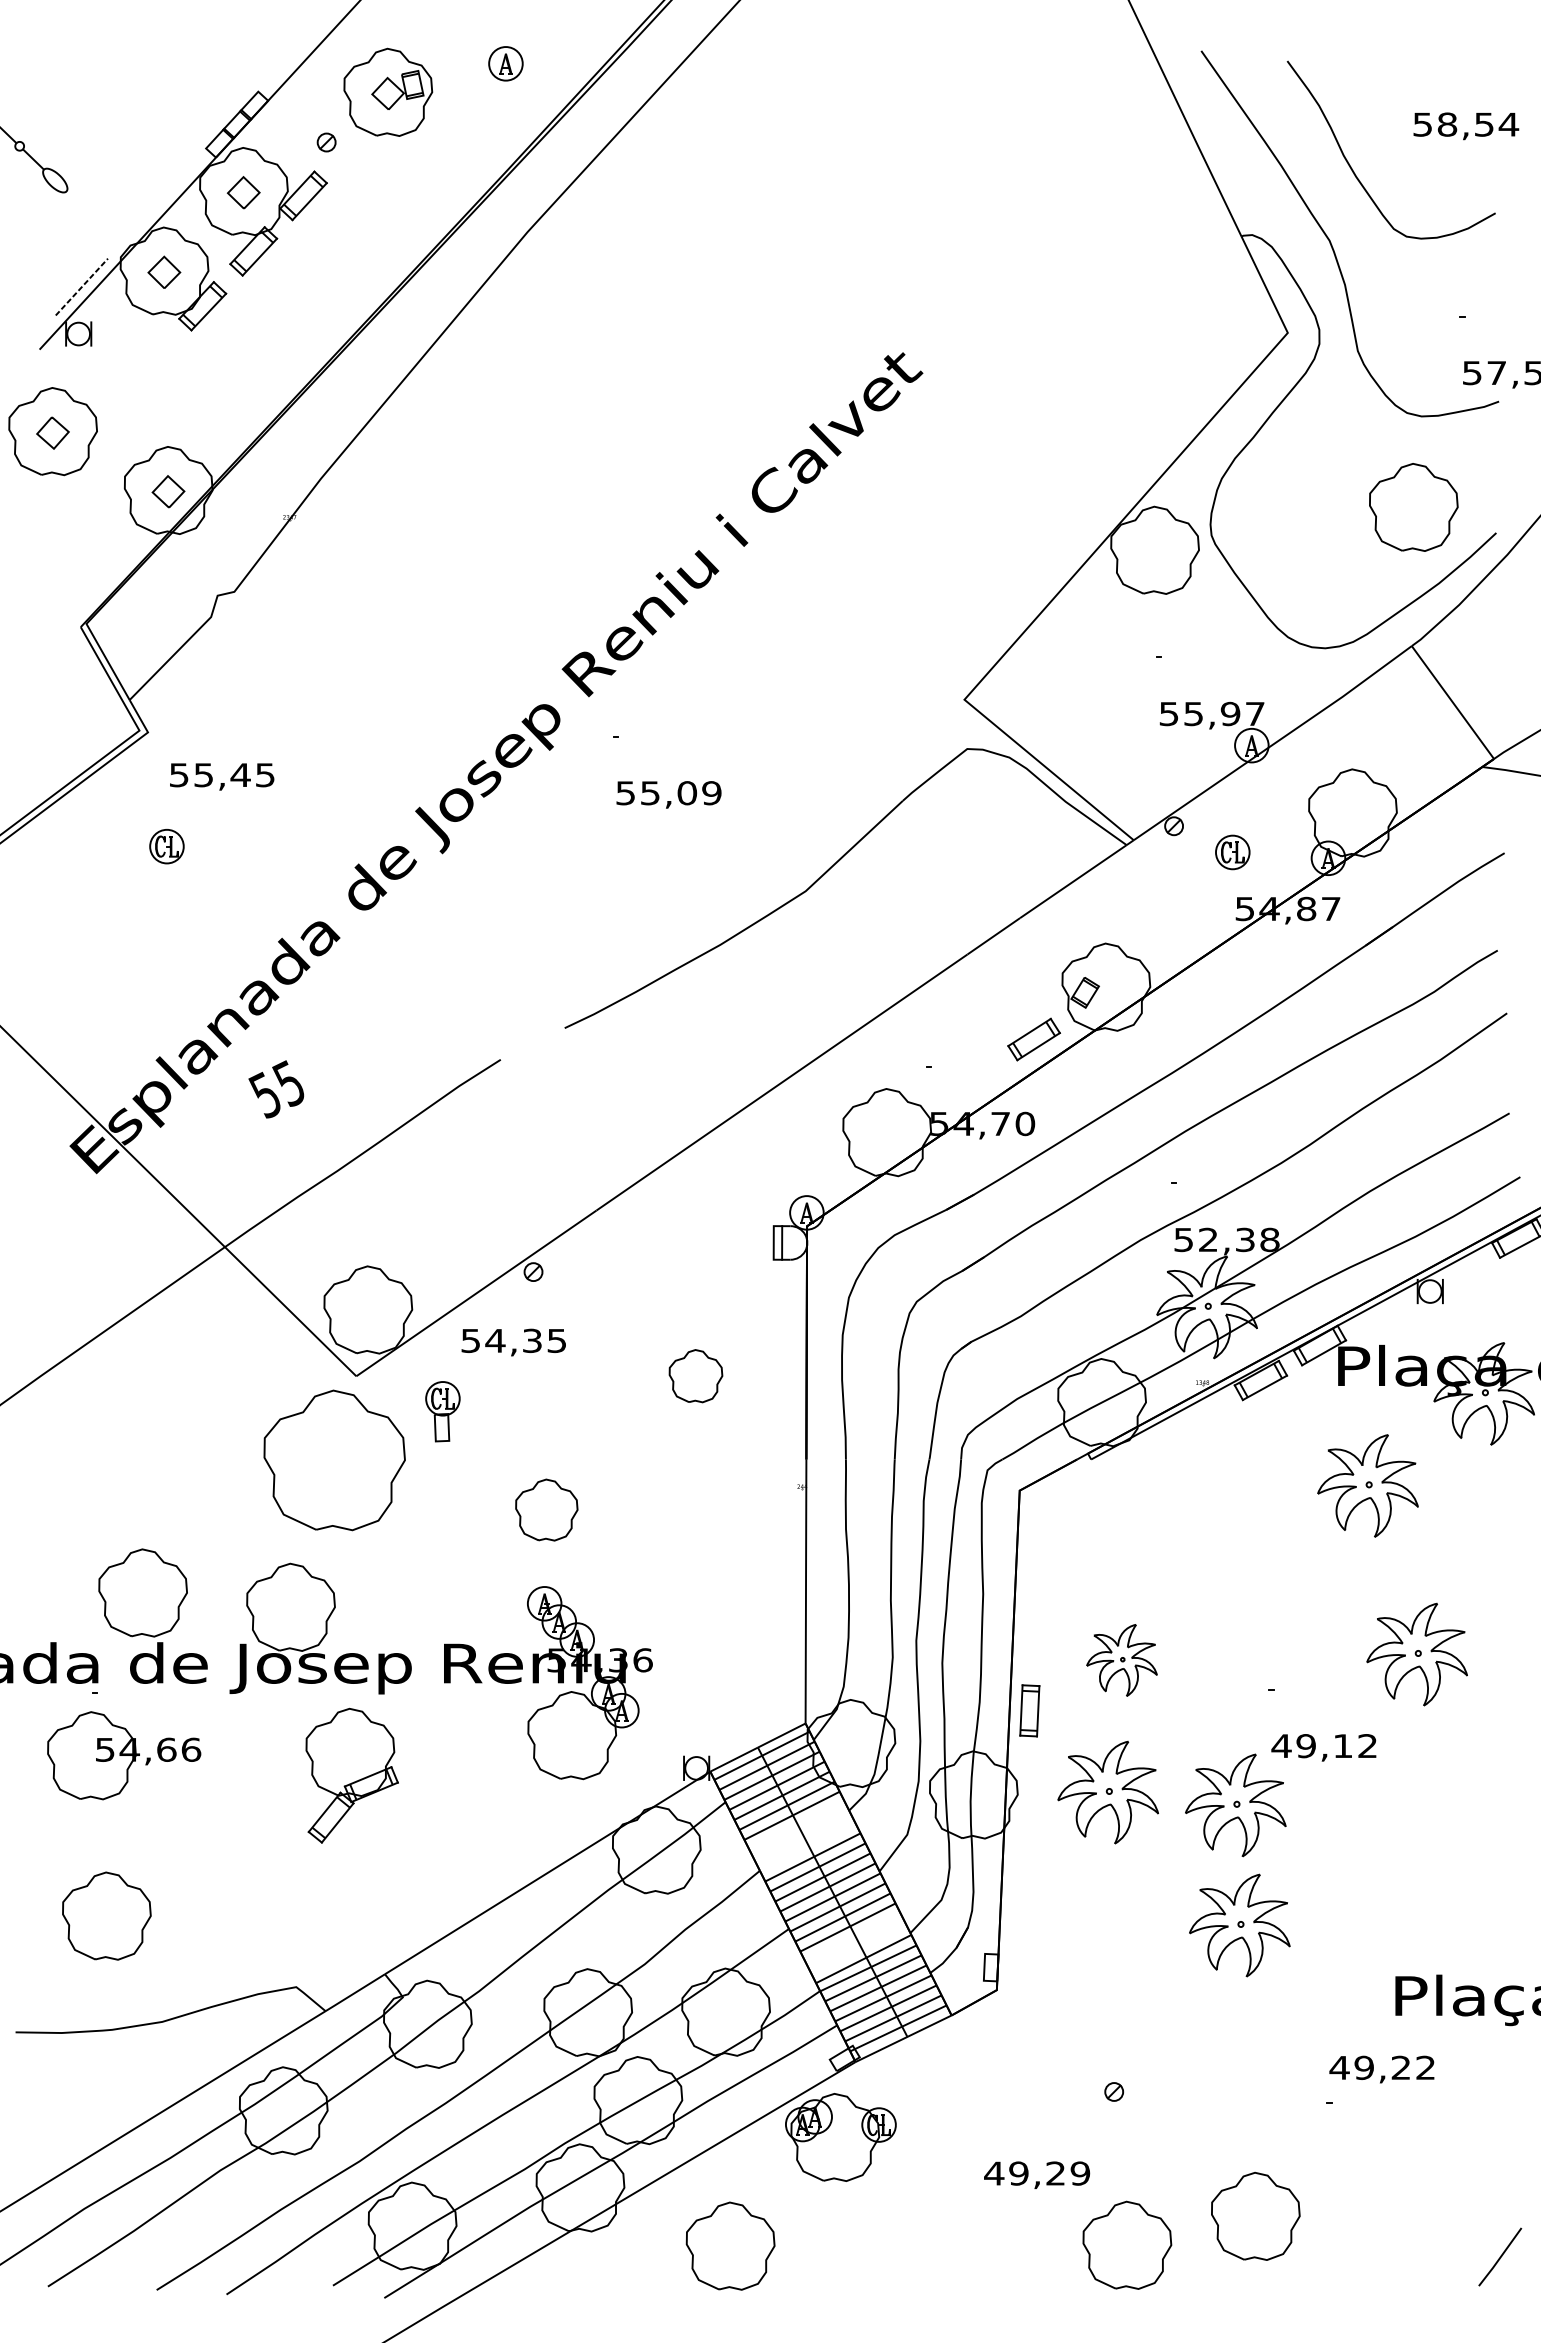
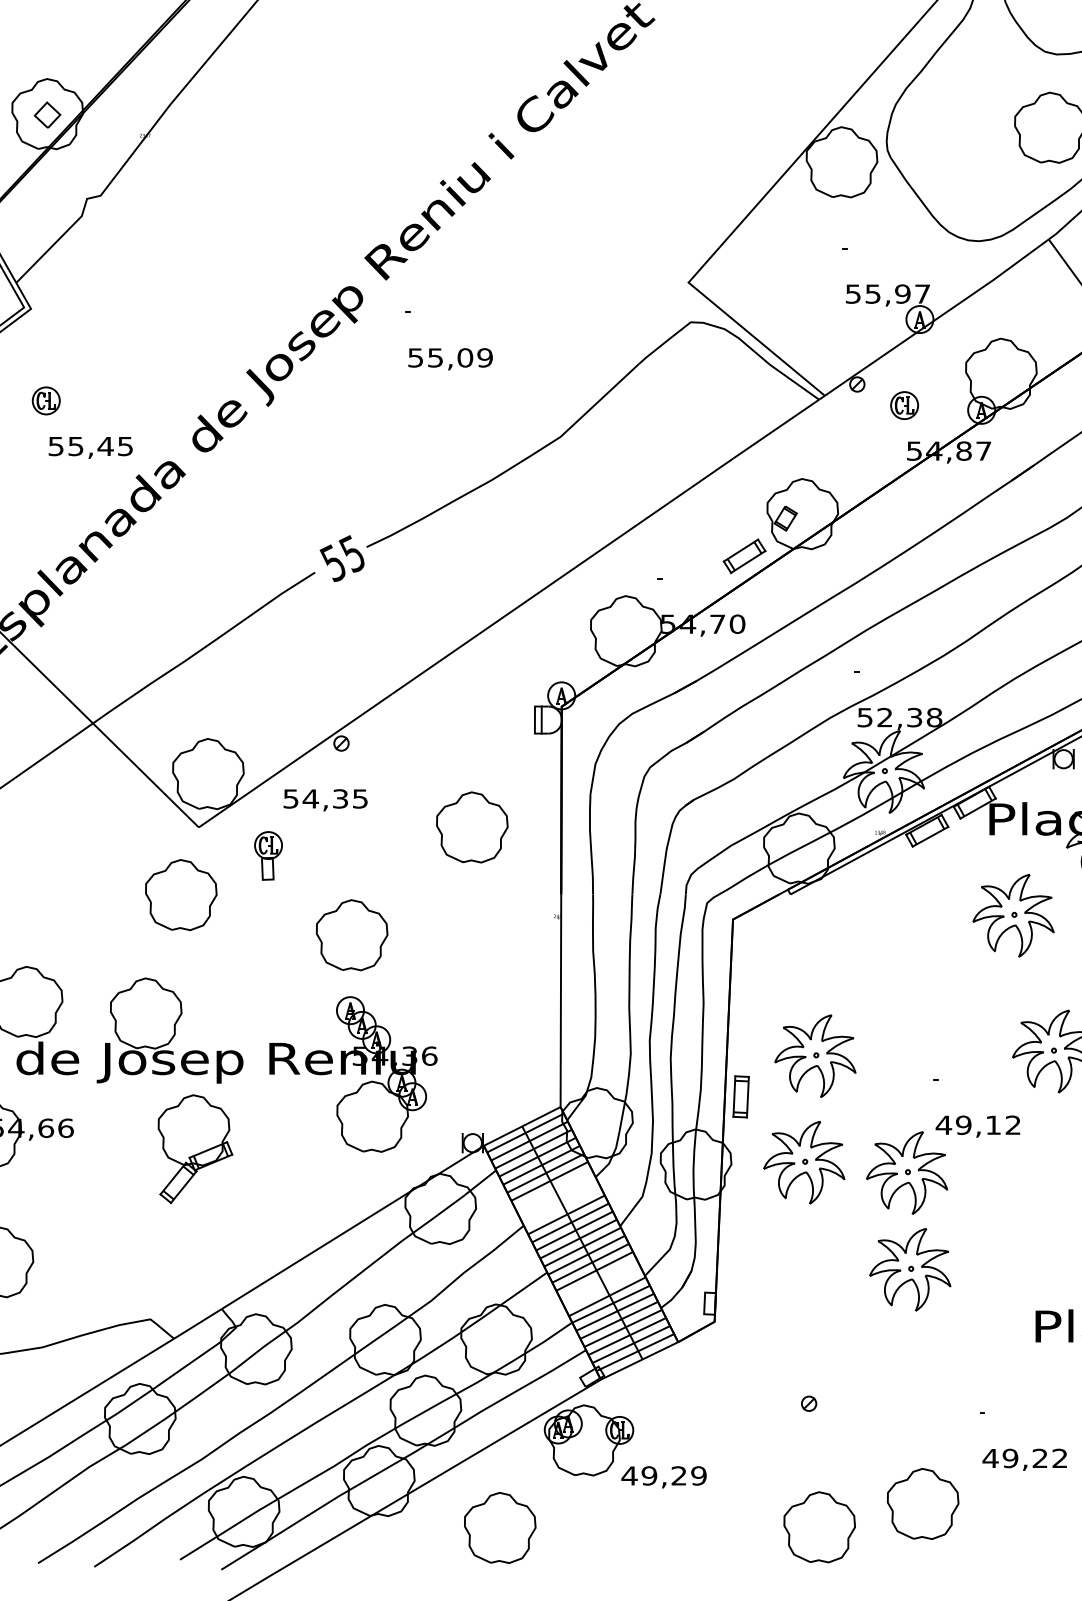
text: (222, 776) -> (91, 447), moved
text: (276, 1089) -> (342, 558), moved
part: (695, 1375) -> (471, 826), size x1.67
part: (334, 1459) -> (181, 894), size x0.62
part: (546, 1509) -> (351, 934), size x1.43
part: (1121, 1660) -> (814, 1056), size x1.43
text: (1381, 2069) -> (1024, 1459), moved
text: (1037, 2174) -> (664, 1476), moved

